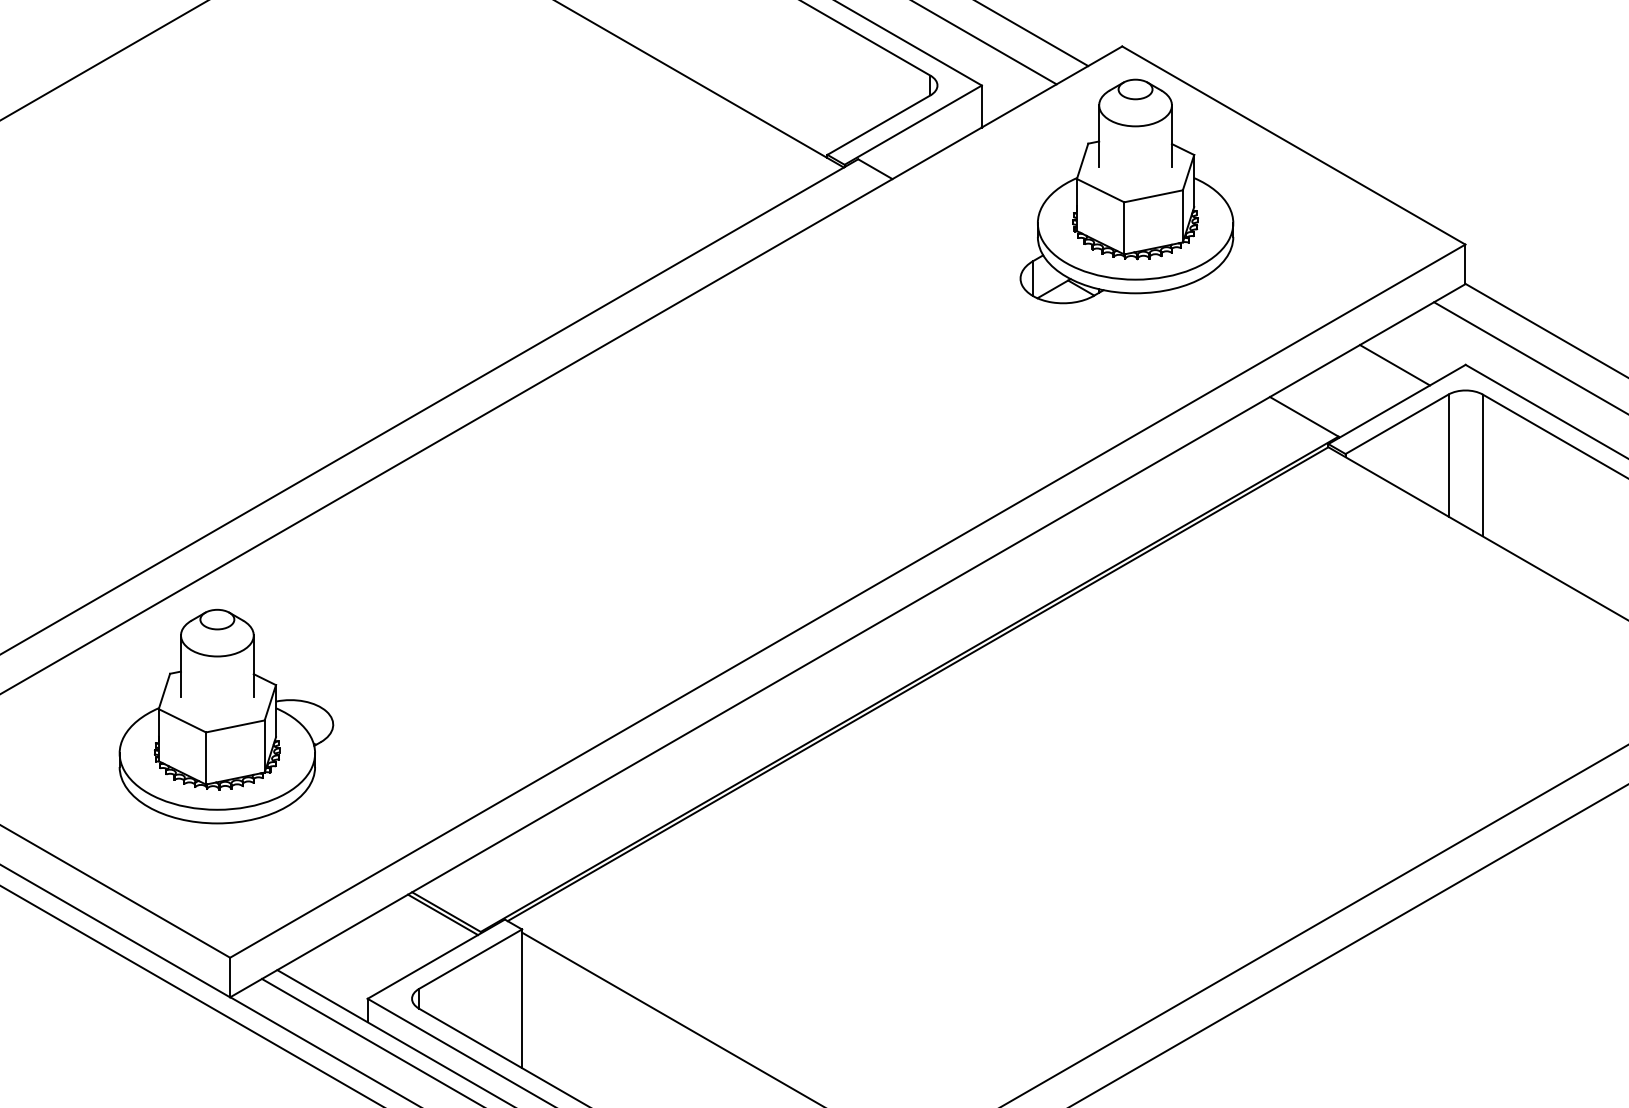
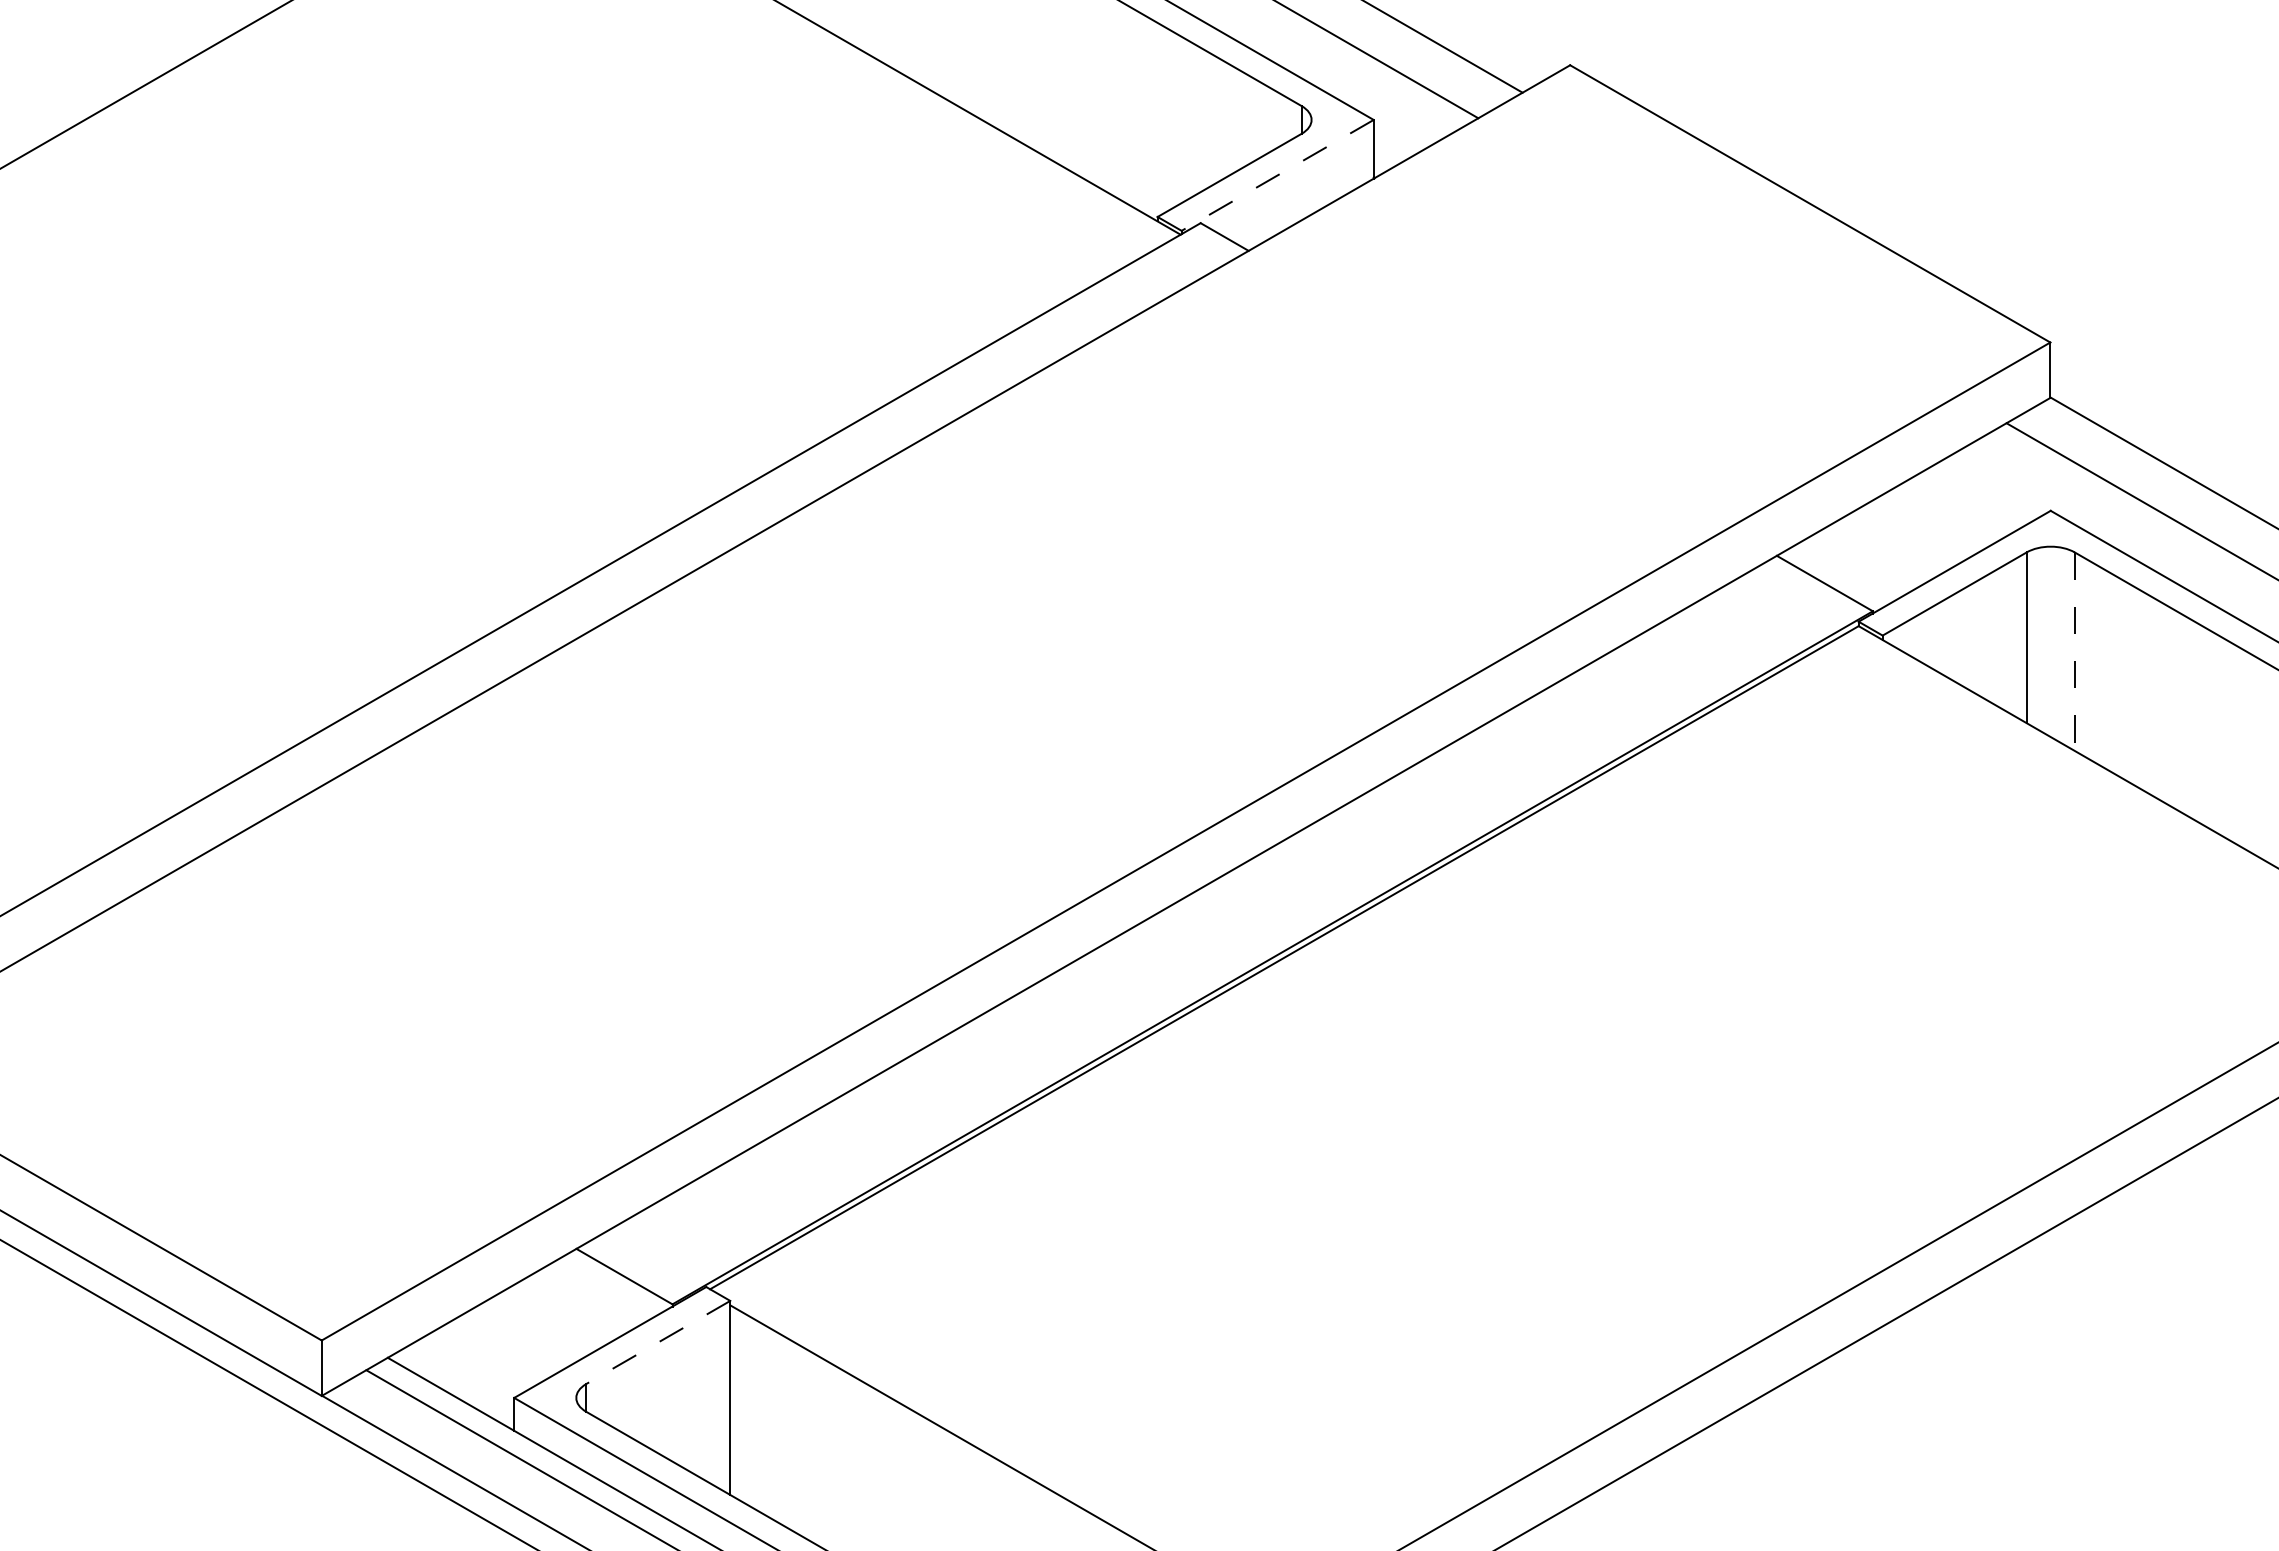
line: (913, 125) -> (1277, 175), solid -> dashed
part: (1126, 190) -> (1576, 267), removed
line: (1394, 365) -> (1951, 511), removed
line: (1482, 466) -> (2074, 652), solid -> dashed
part: (226, 716) -> (316, 1002), removed
line: (442, 914) -> (619, 1280), removed
line: (470, 959) -> (657, 1342), solid -> dashed

